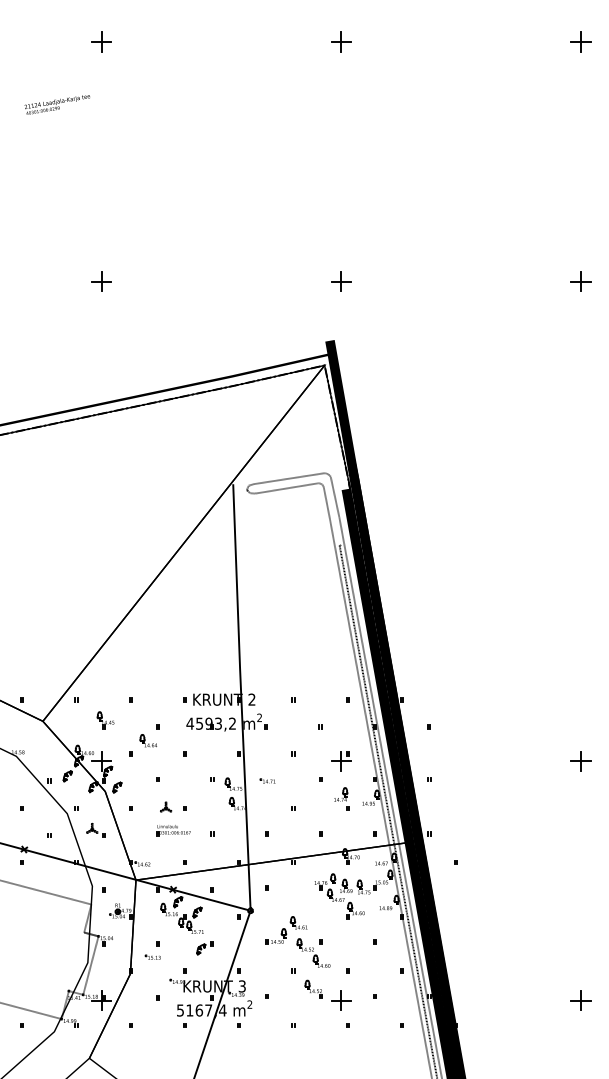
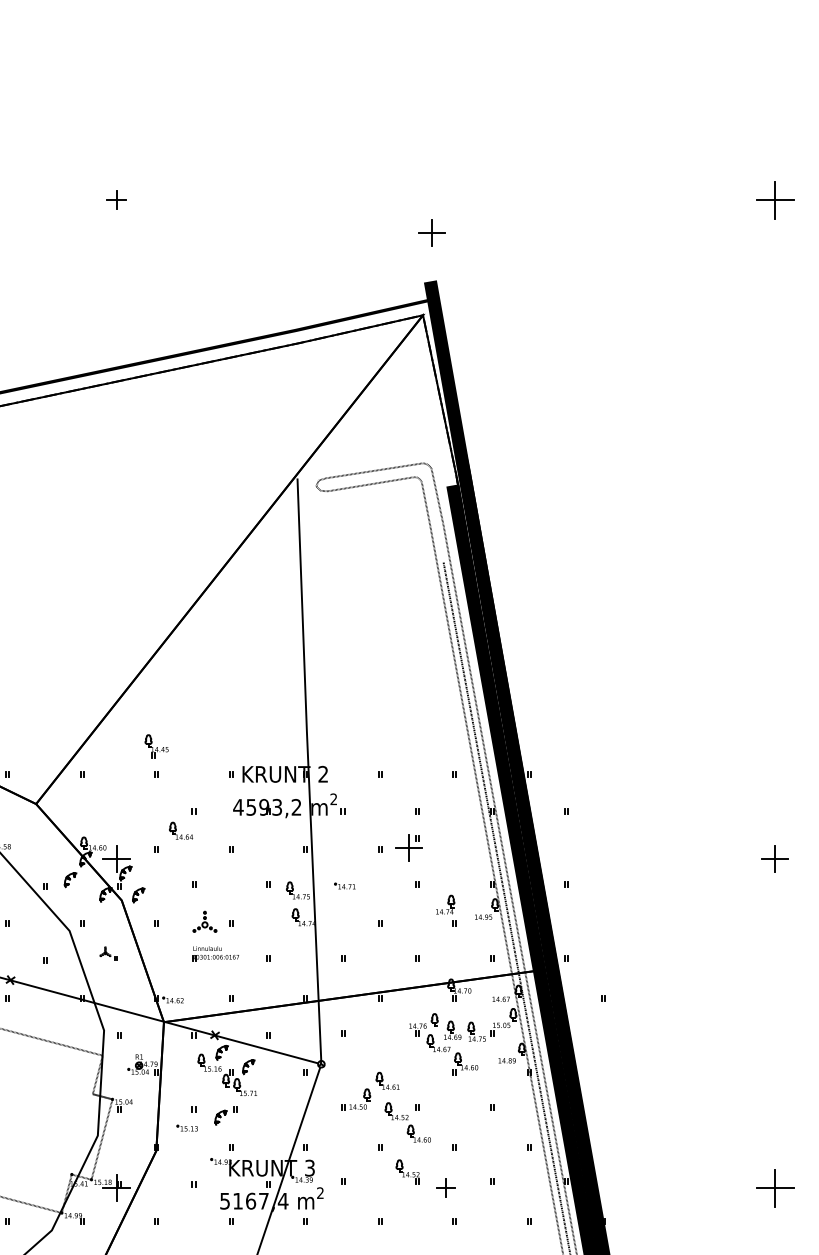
part: (101, 281) -> (116, 200), size x0.7
part: (341, 281) -> (432, 232), moved
part: (580, 281) -> (774, 200), size x1.4
part: (105, 720) -> (156, 746), moved
part: (341, 761) -> (409, 848), moved
part: (166, 806) -> (205, 921), size x1.6
part: (95, 829) -> (108, 952), size x0.7
part: (204, 948) -> (225, 1116), moved
part: (341, 1000) -> (446, 1187), size x0.7
part: (580, 1000) -> (774, 1187), size x1.4

